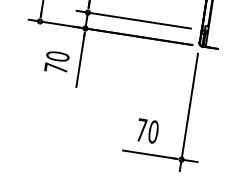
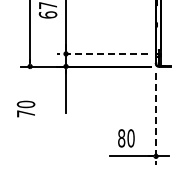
line: (132, 19) -> (101, 53), solid -> dashed
text: (56, 61) -> (25, 108), moved
line: (189, 113) -> (156, 119), solid -> dashed
text: (141, 130) -> (121, 138), 70 -> 80

